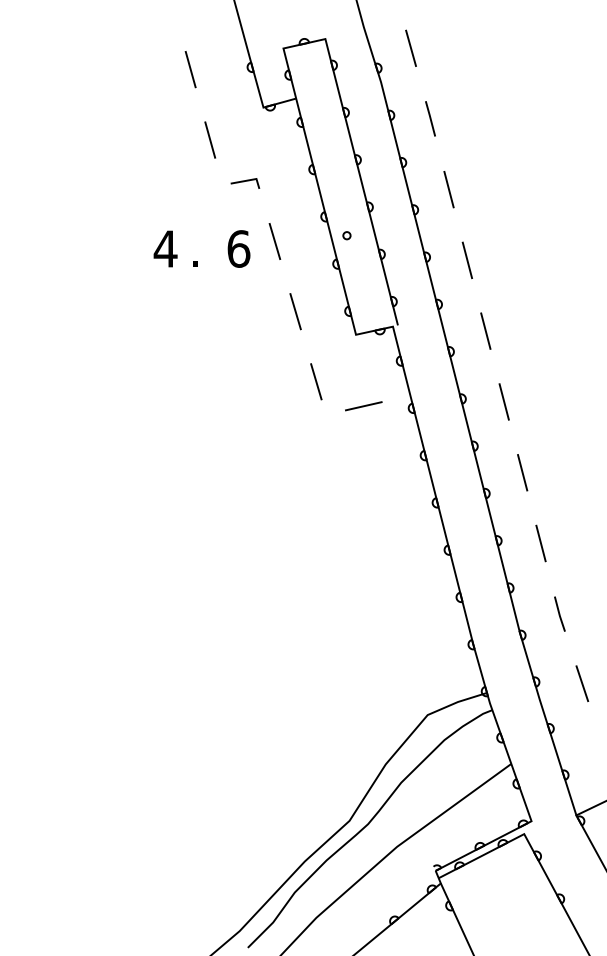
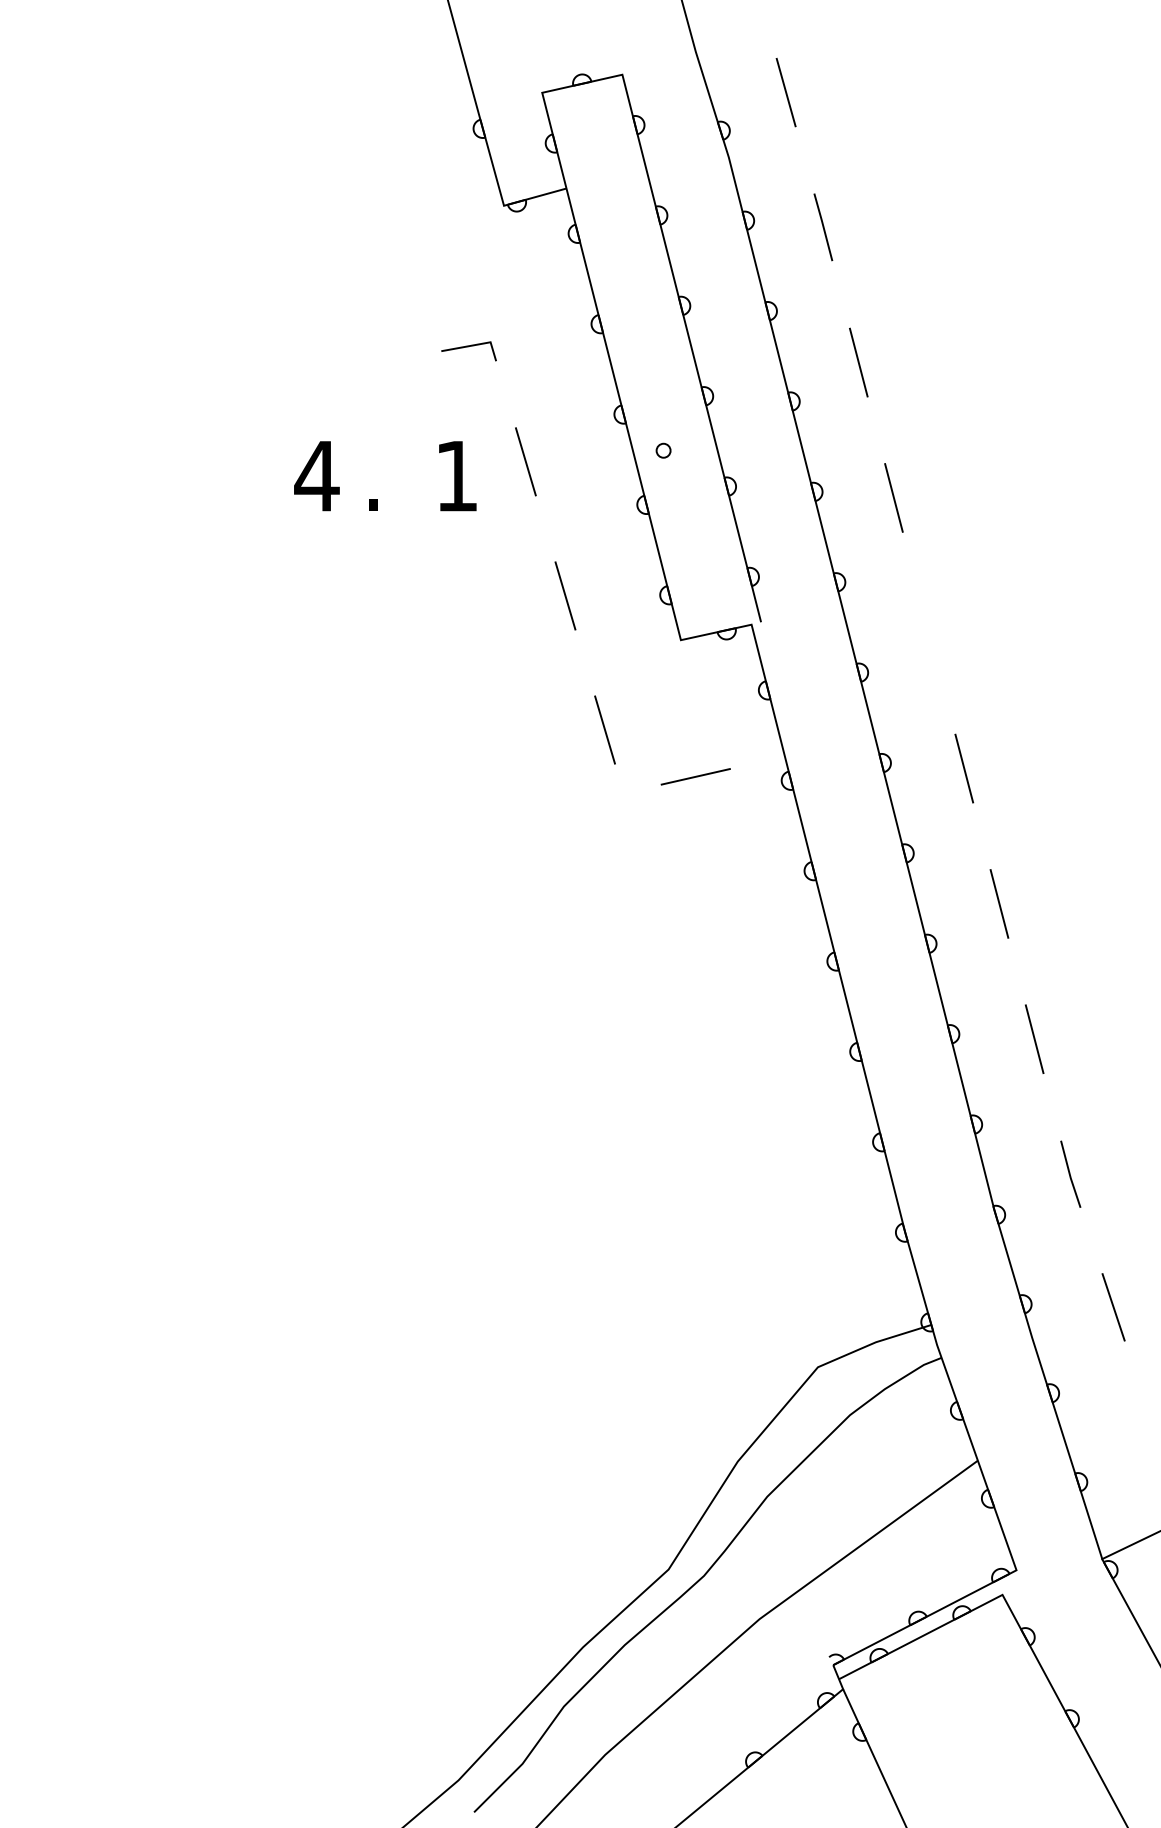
line: (190, 69) -> (364, 132), removed
line: (210, 139) -> (402, 266), removed
text: (238, 248) -> (456, 475), 6 -> 1
line: (485, 330) -> (928, 631), removed

